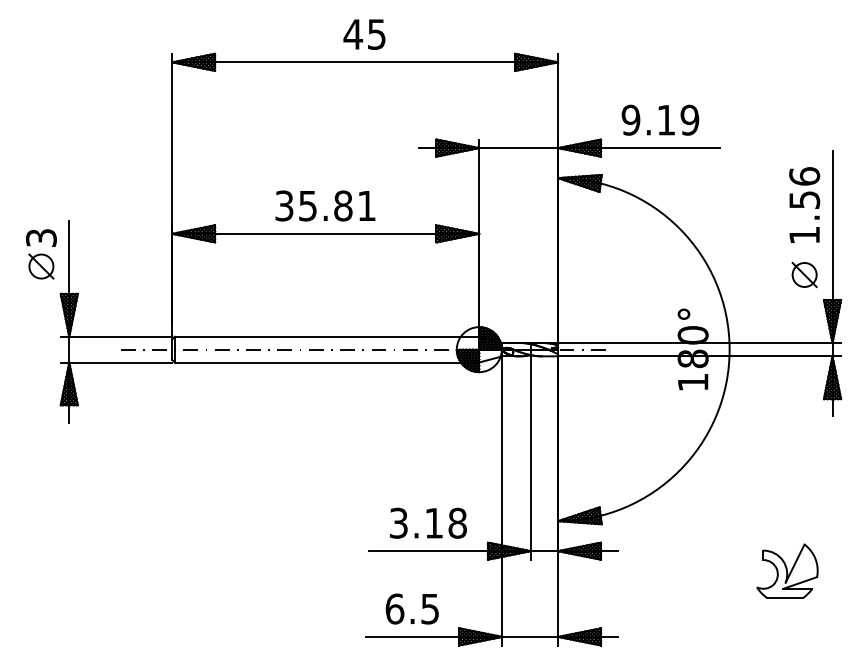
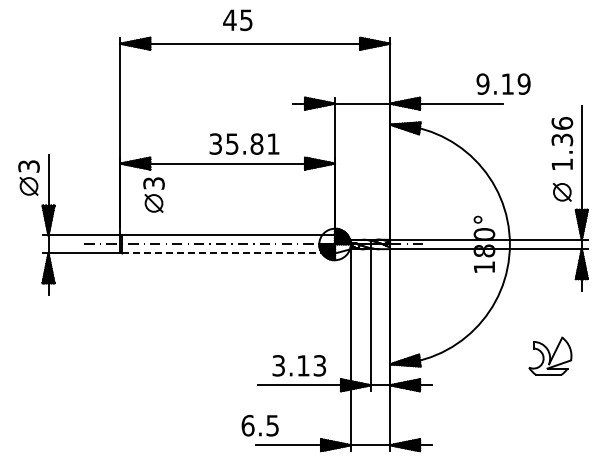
text: (364, 34) -> (237, 20), moved
text: (660, 119) -> (503, 83), moved
text: (803, 199) -> (561, 139), 1.56 -> 1.36
text: (325, 205) -> (244, 143), moved
part: (219, 278) -> (153, 194), added
line: (328, 362) -> (229, 253), solid -> dashed
text: (457, 522) -> (319, 365), 3.18 -> 3.13
part: (787, 570) -> (550, 355), moved
text: (411, 608) -> (259, 425), moved

